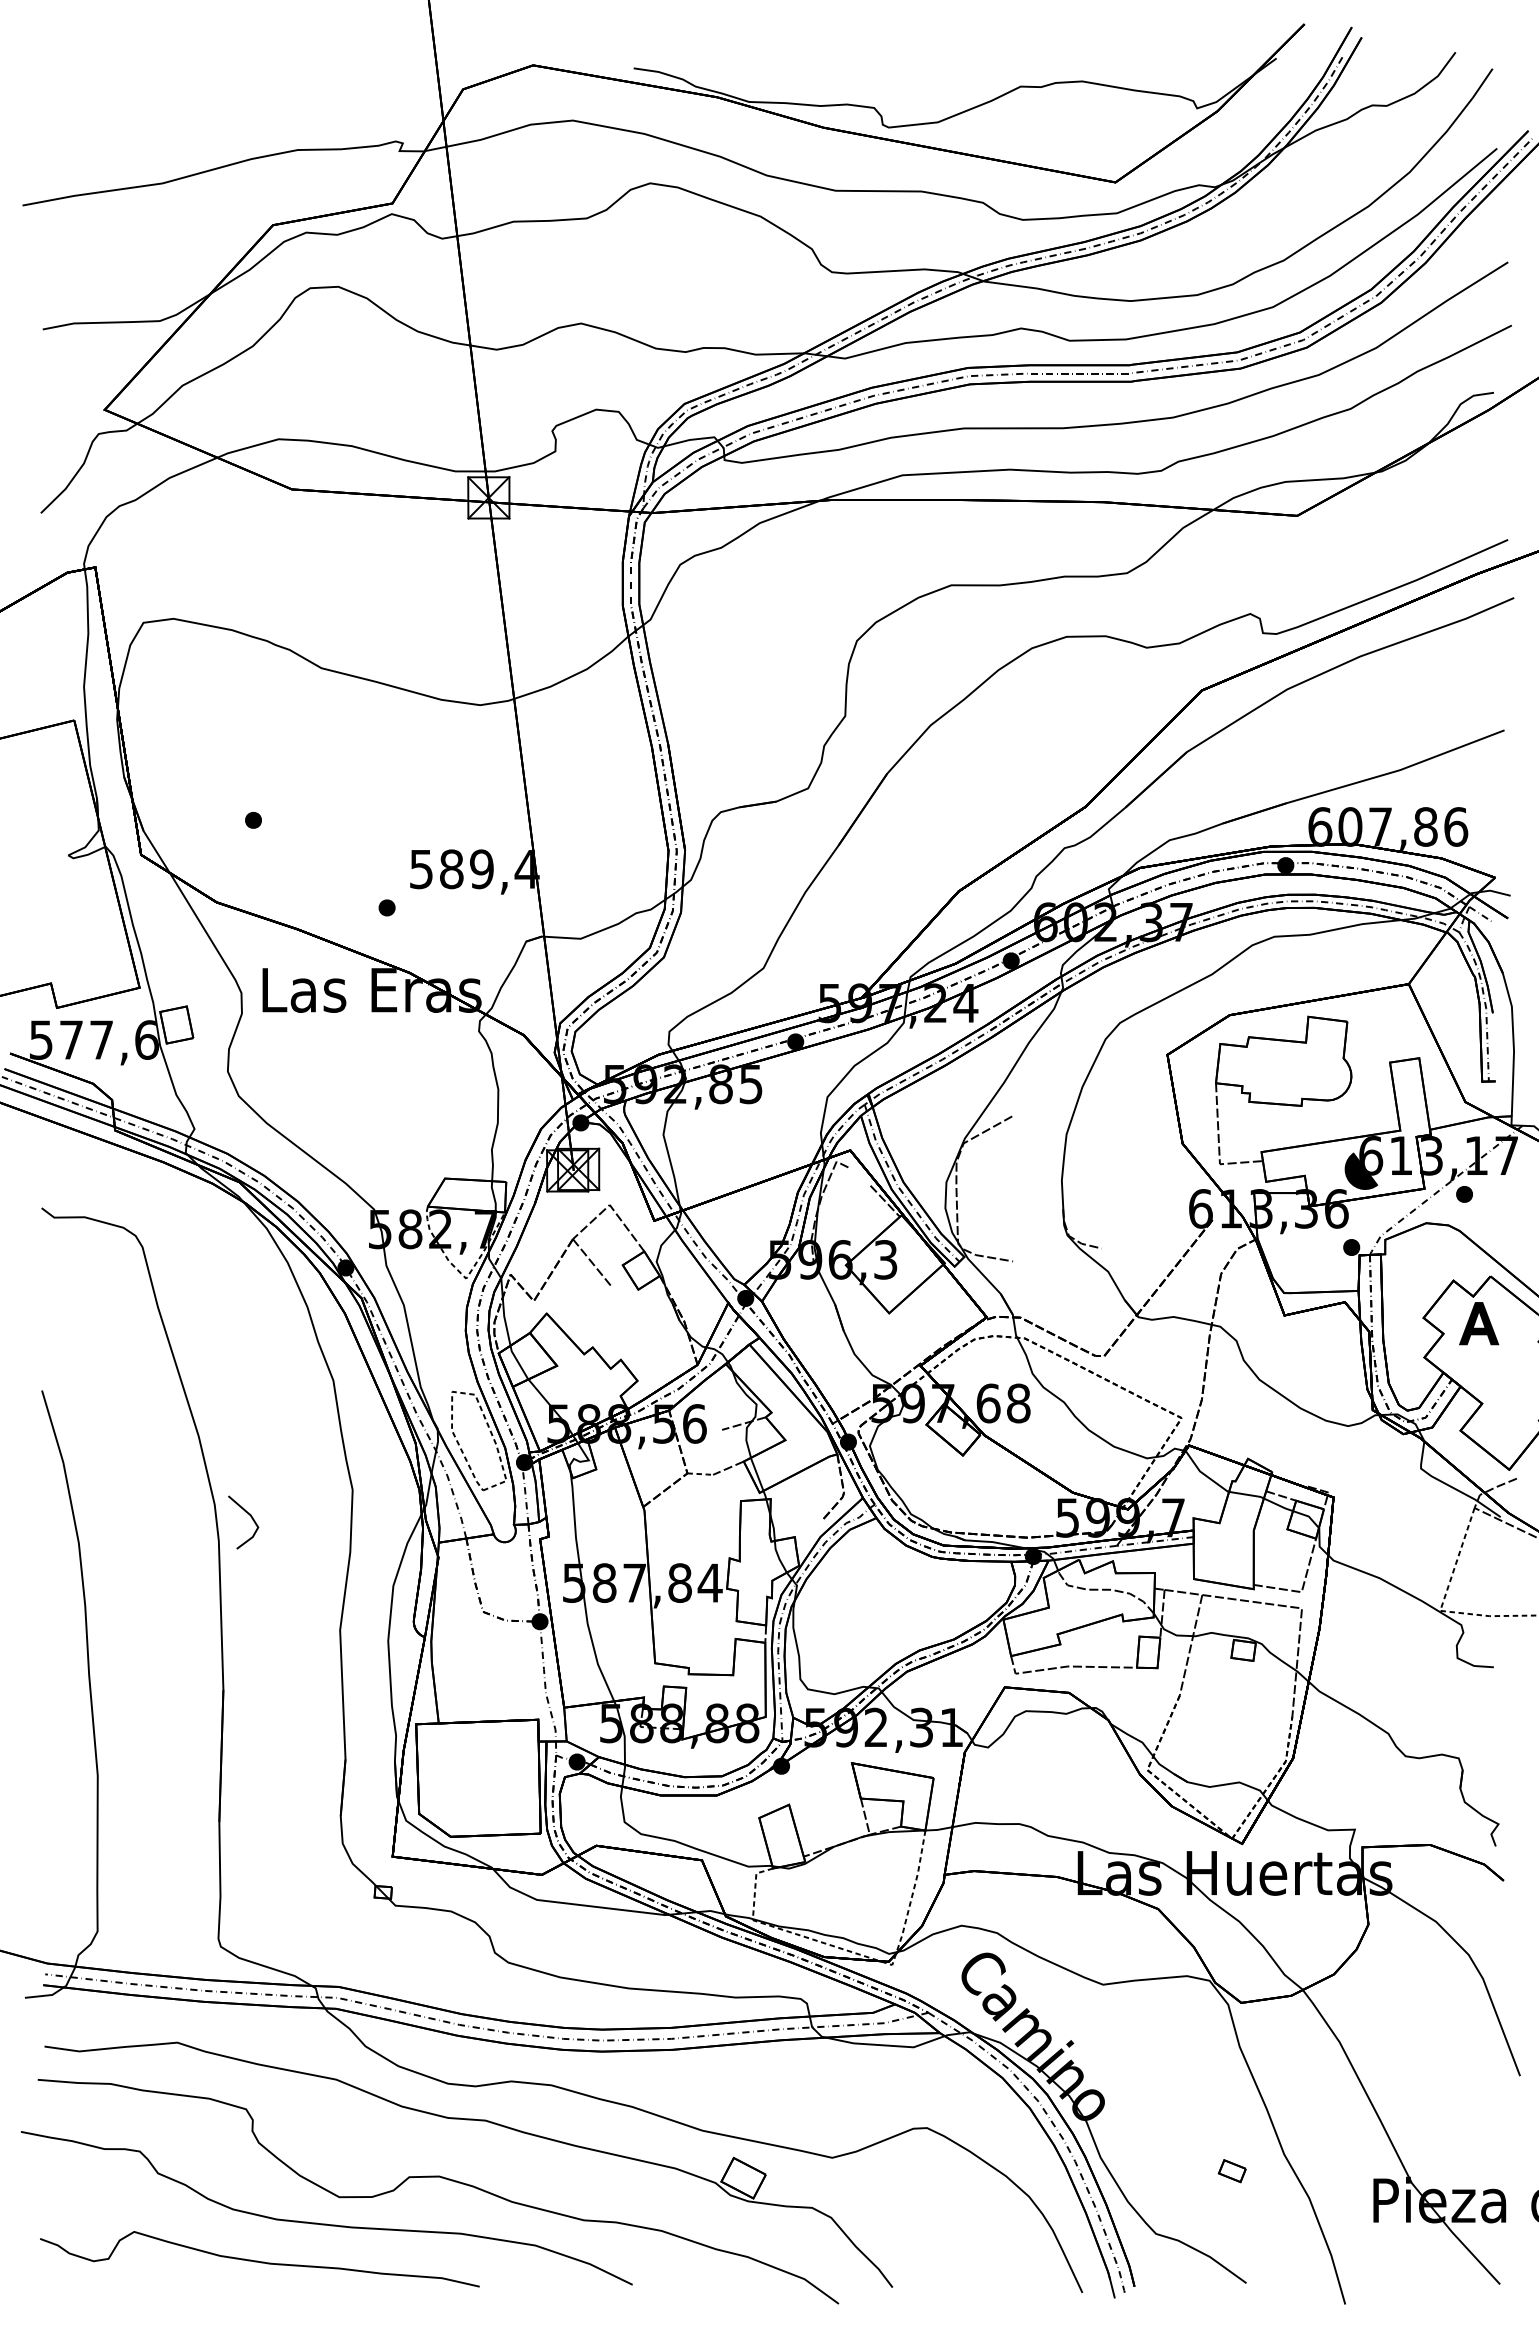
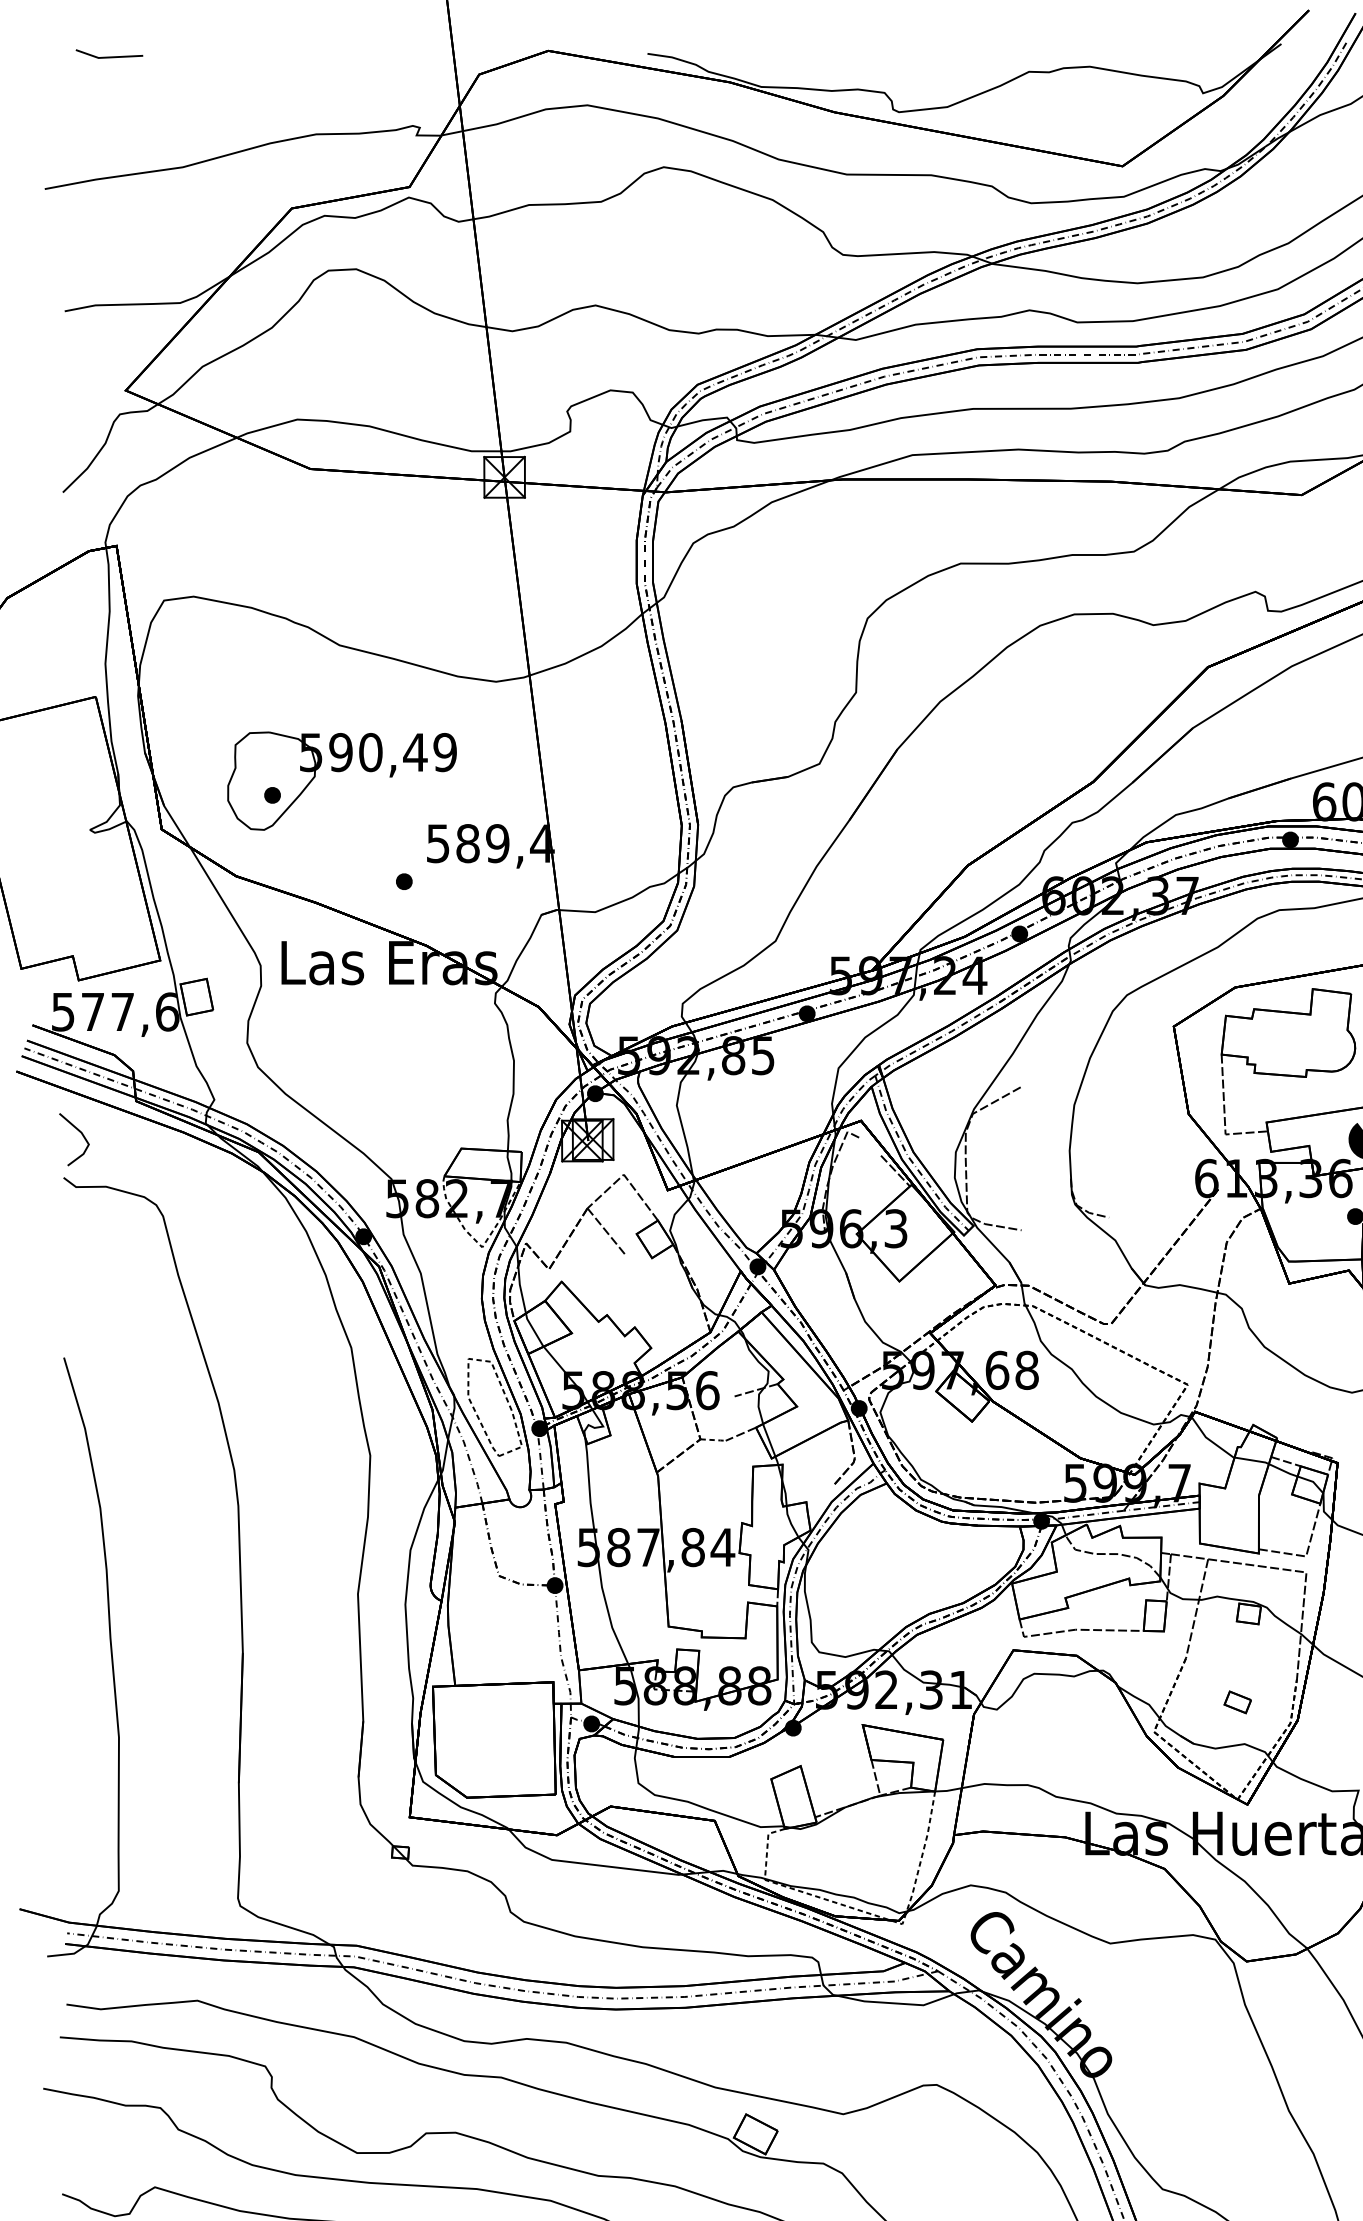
line: (88, 71) -> (109, 56), added
part: (323, 796) -> (341, 771), added
line: (251, 1518) -> (82, 1135), moved
part: (1231, 2171) -> (1236, 1702), moved

